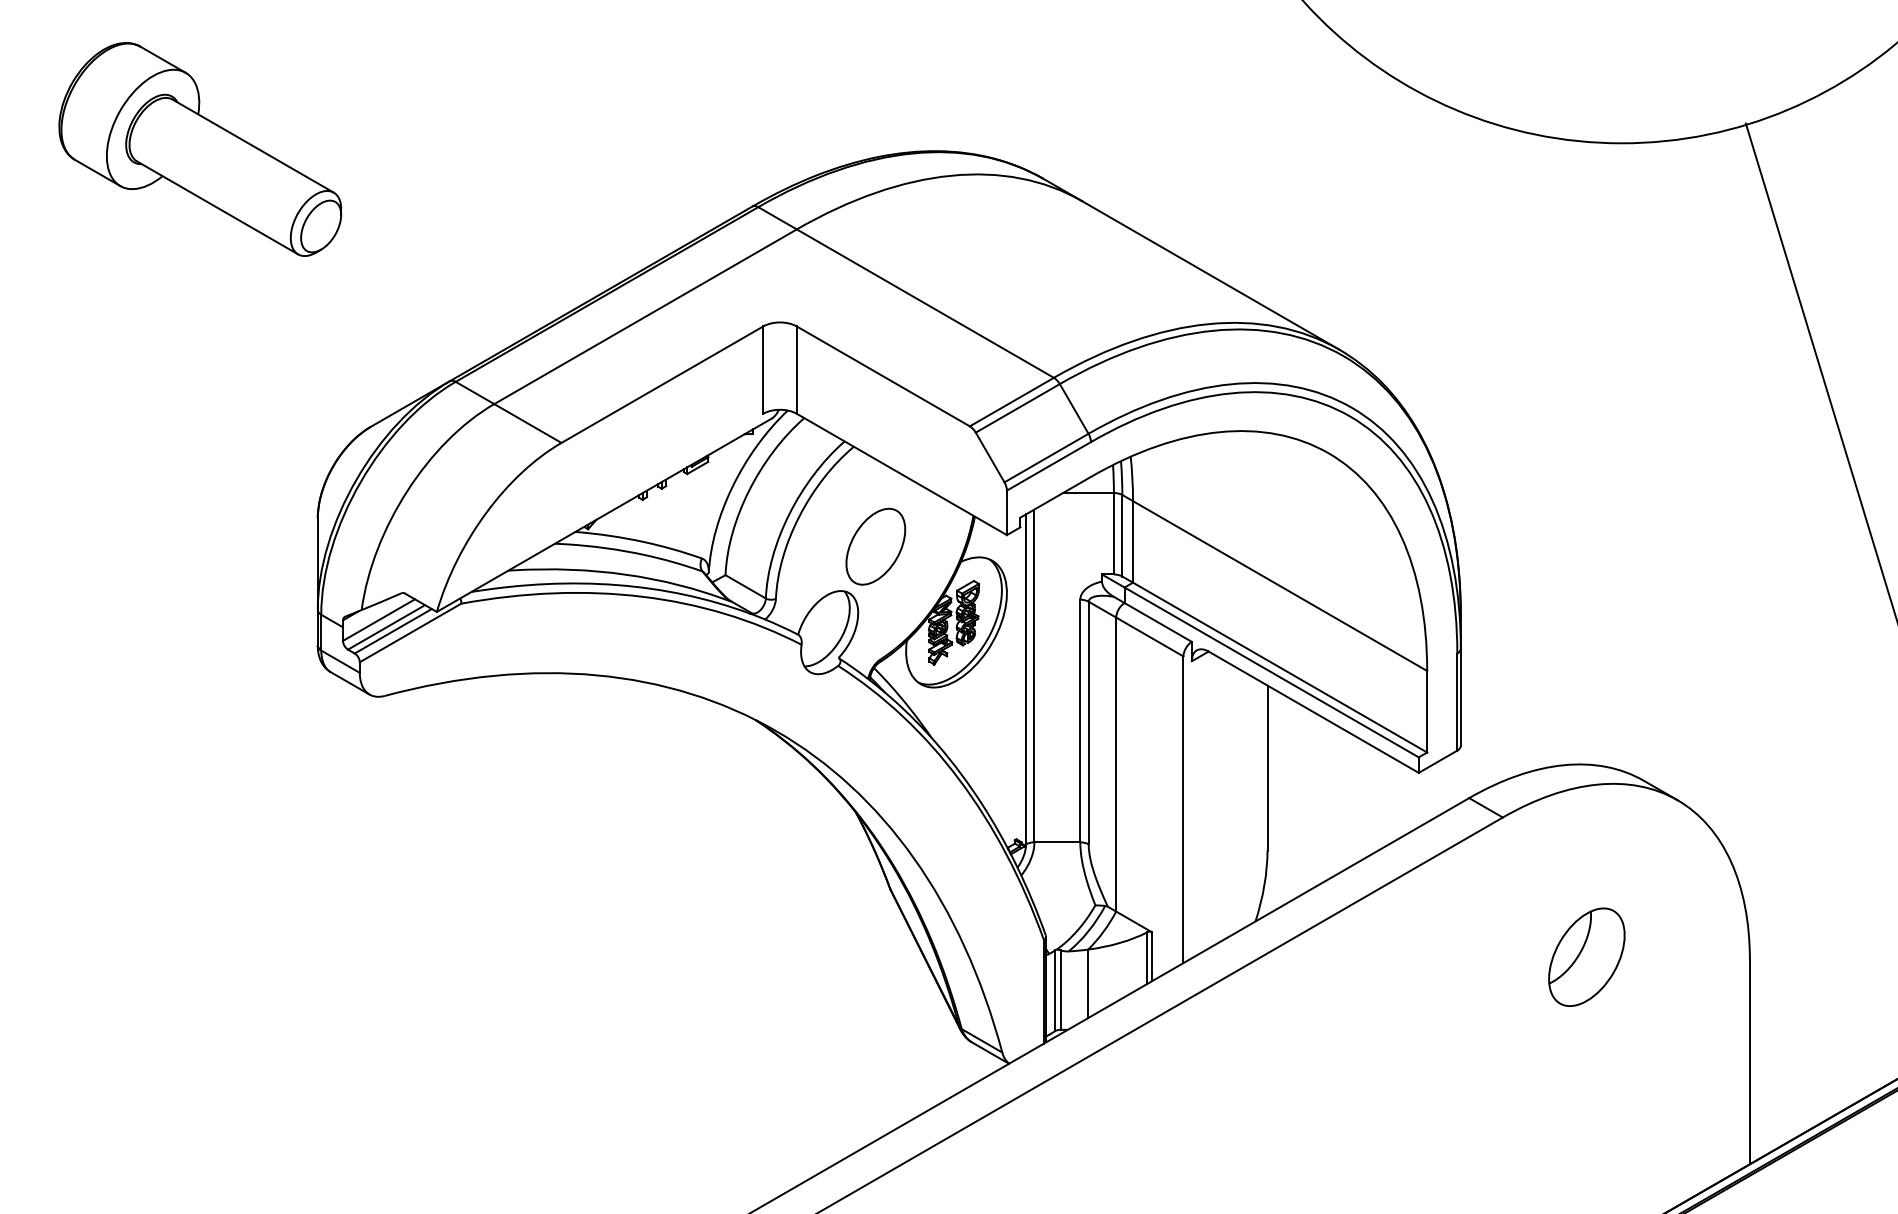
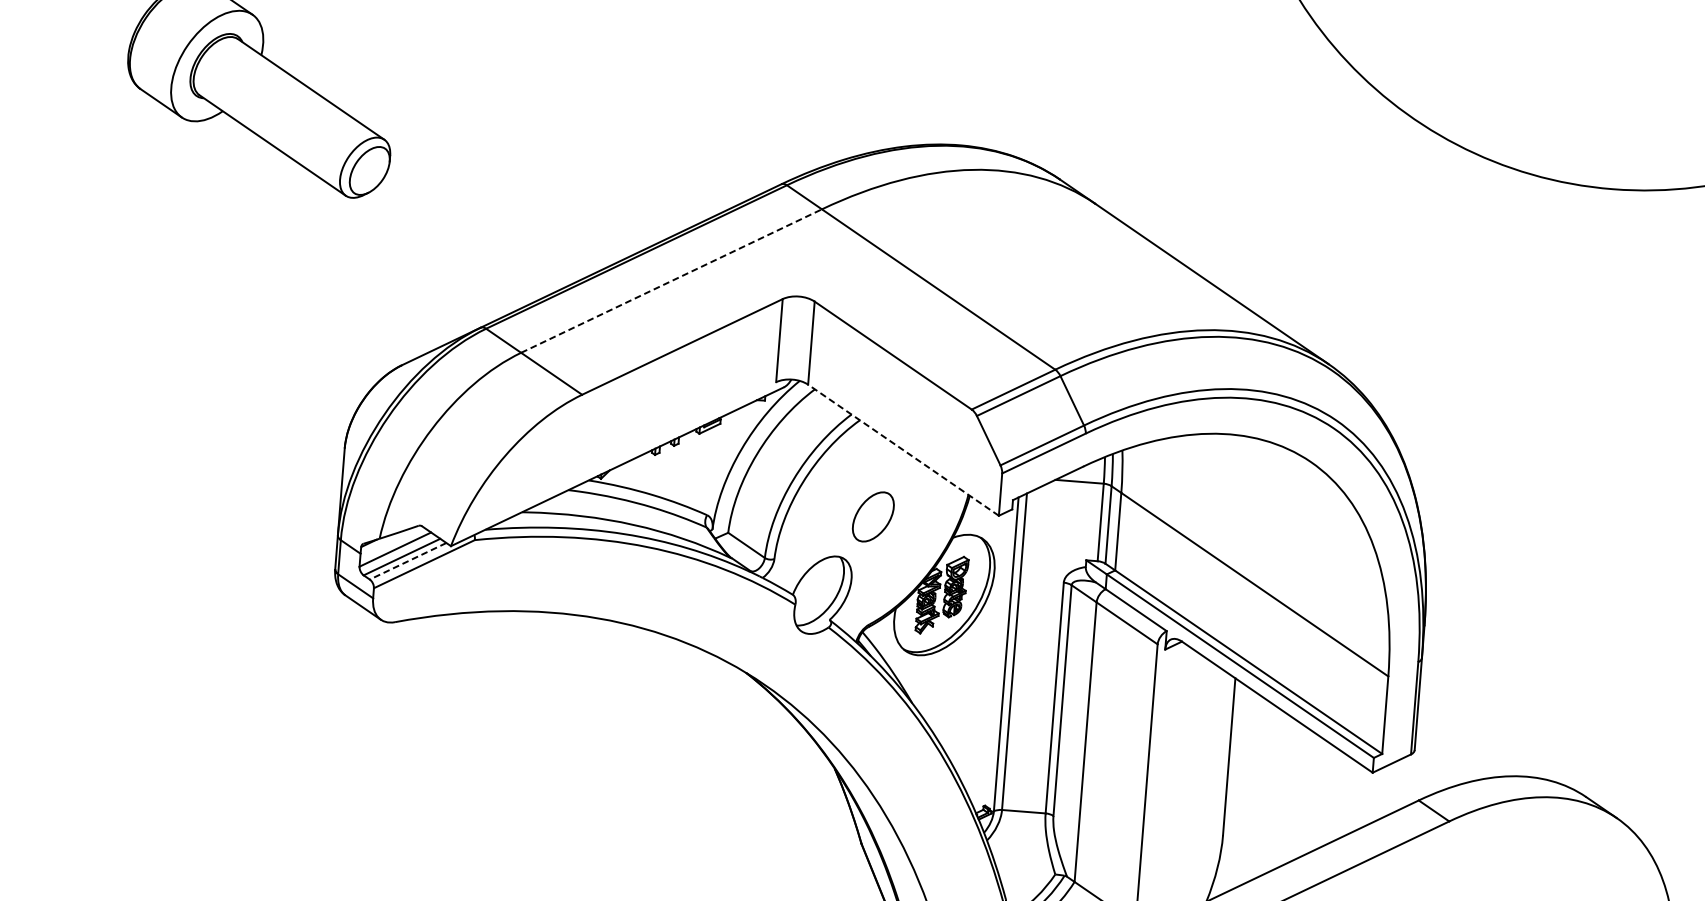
line: (645, 316) -> (671, 280), solid -> dashed
line: (901, 474) -> (903, 450), solid -> dashed
part: (875, 546) -> (873, 516), size x0.7
line: (392, 631) -> (407, 561), solid -> dashed

